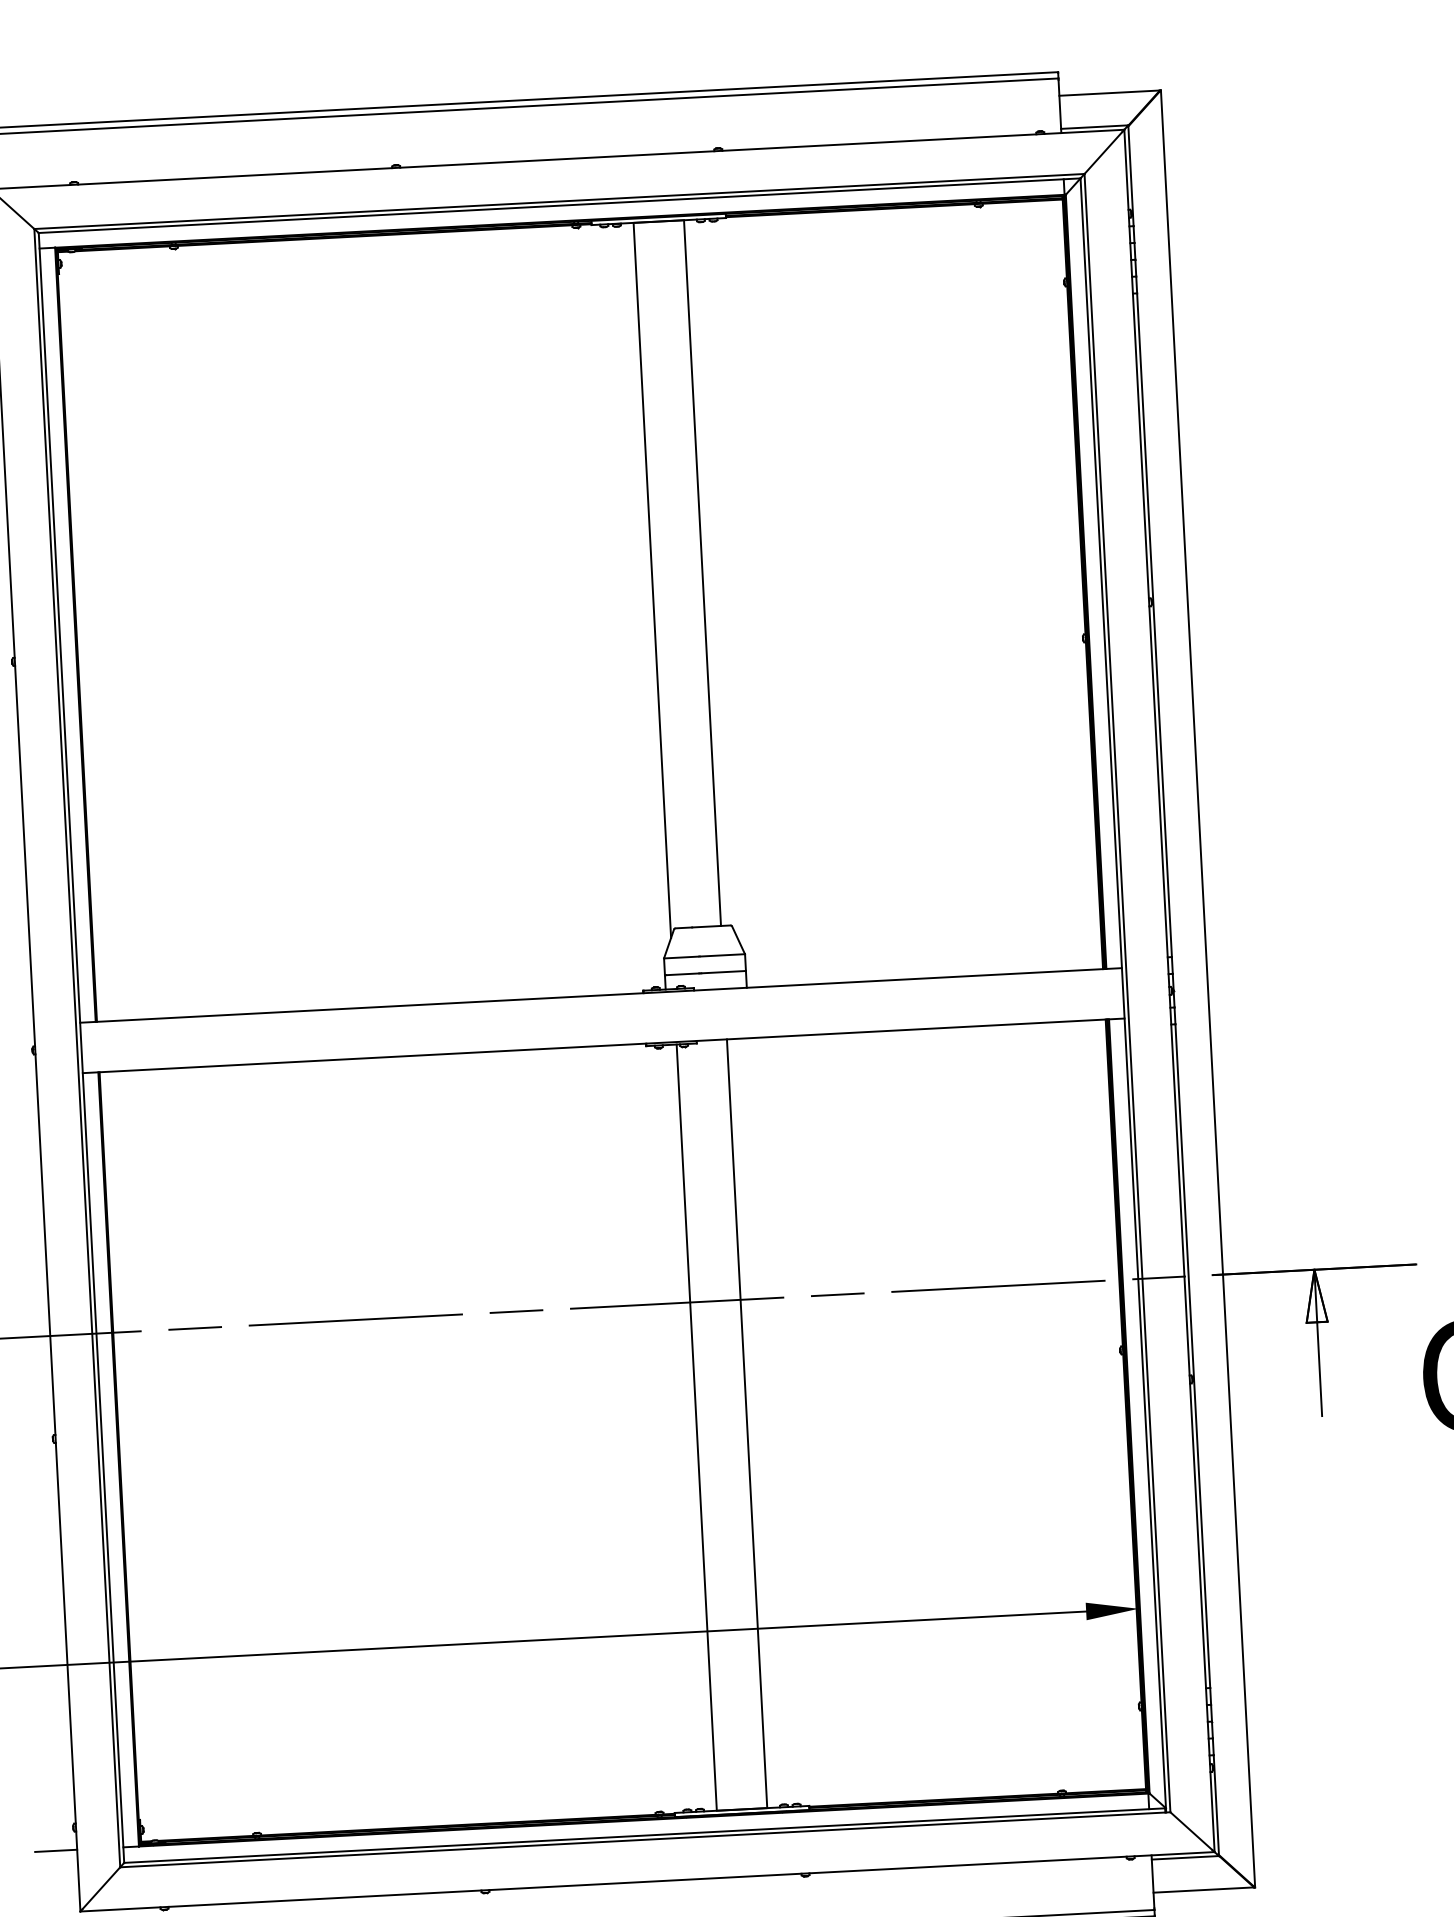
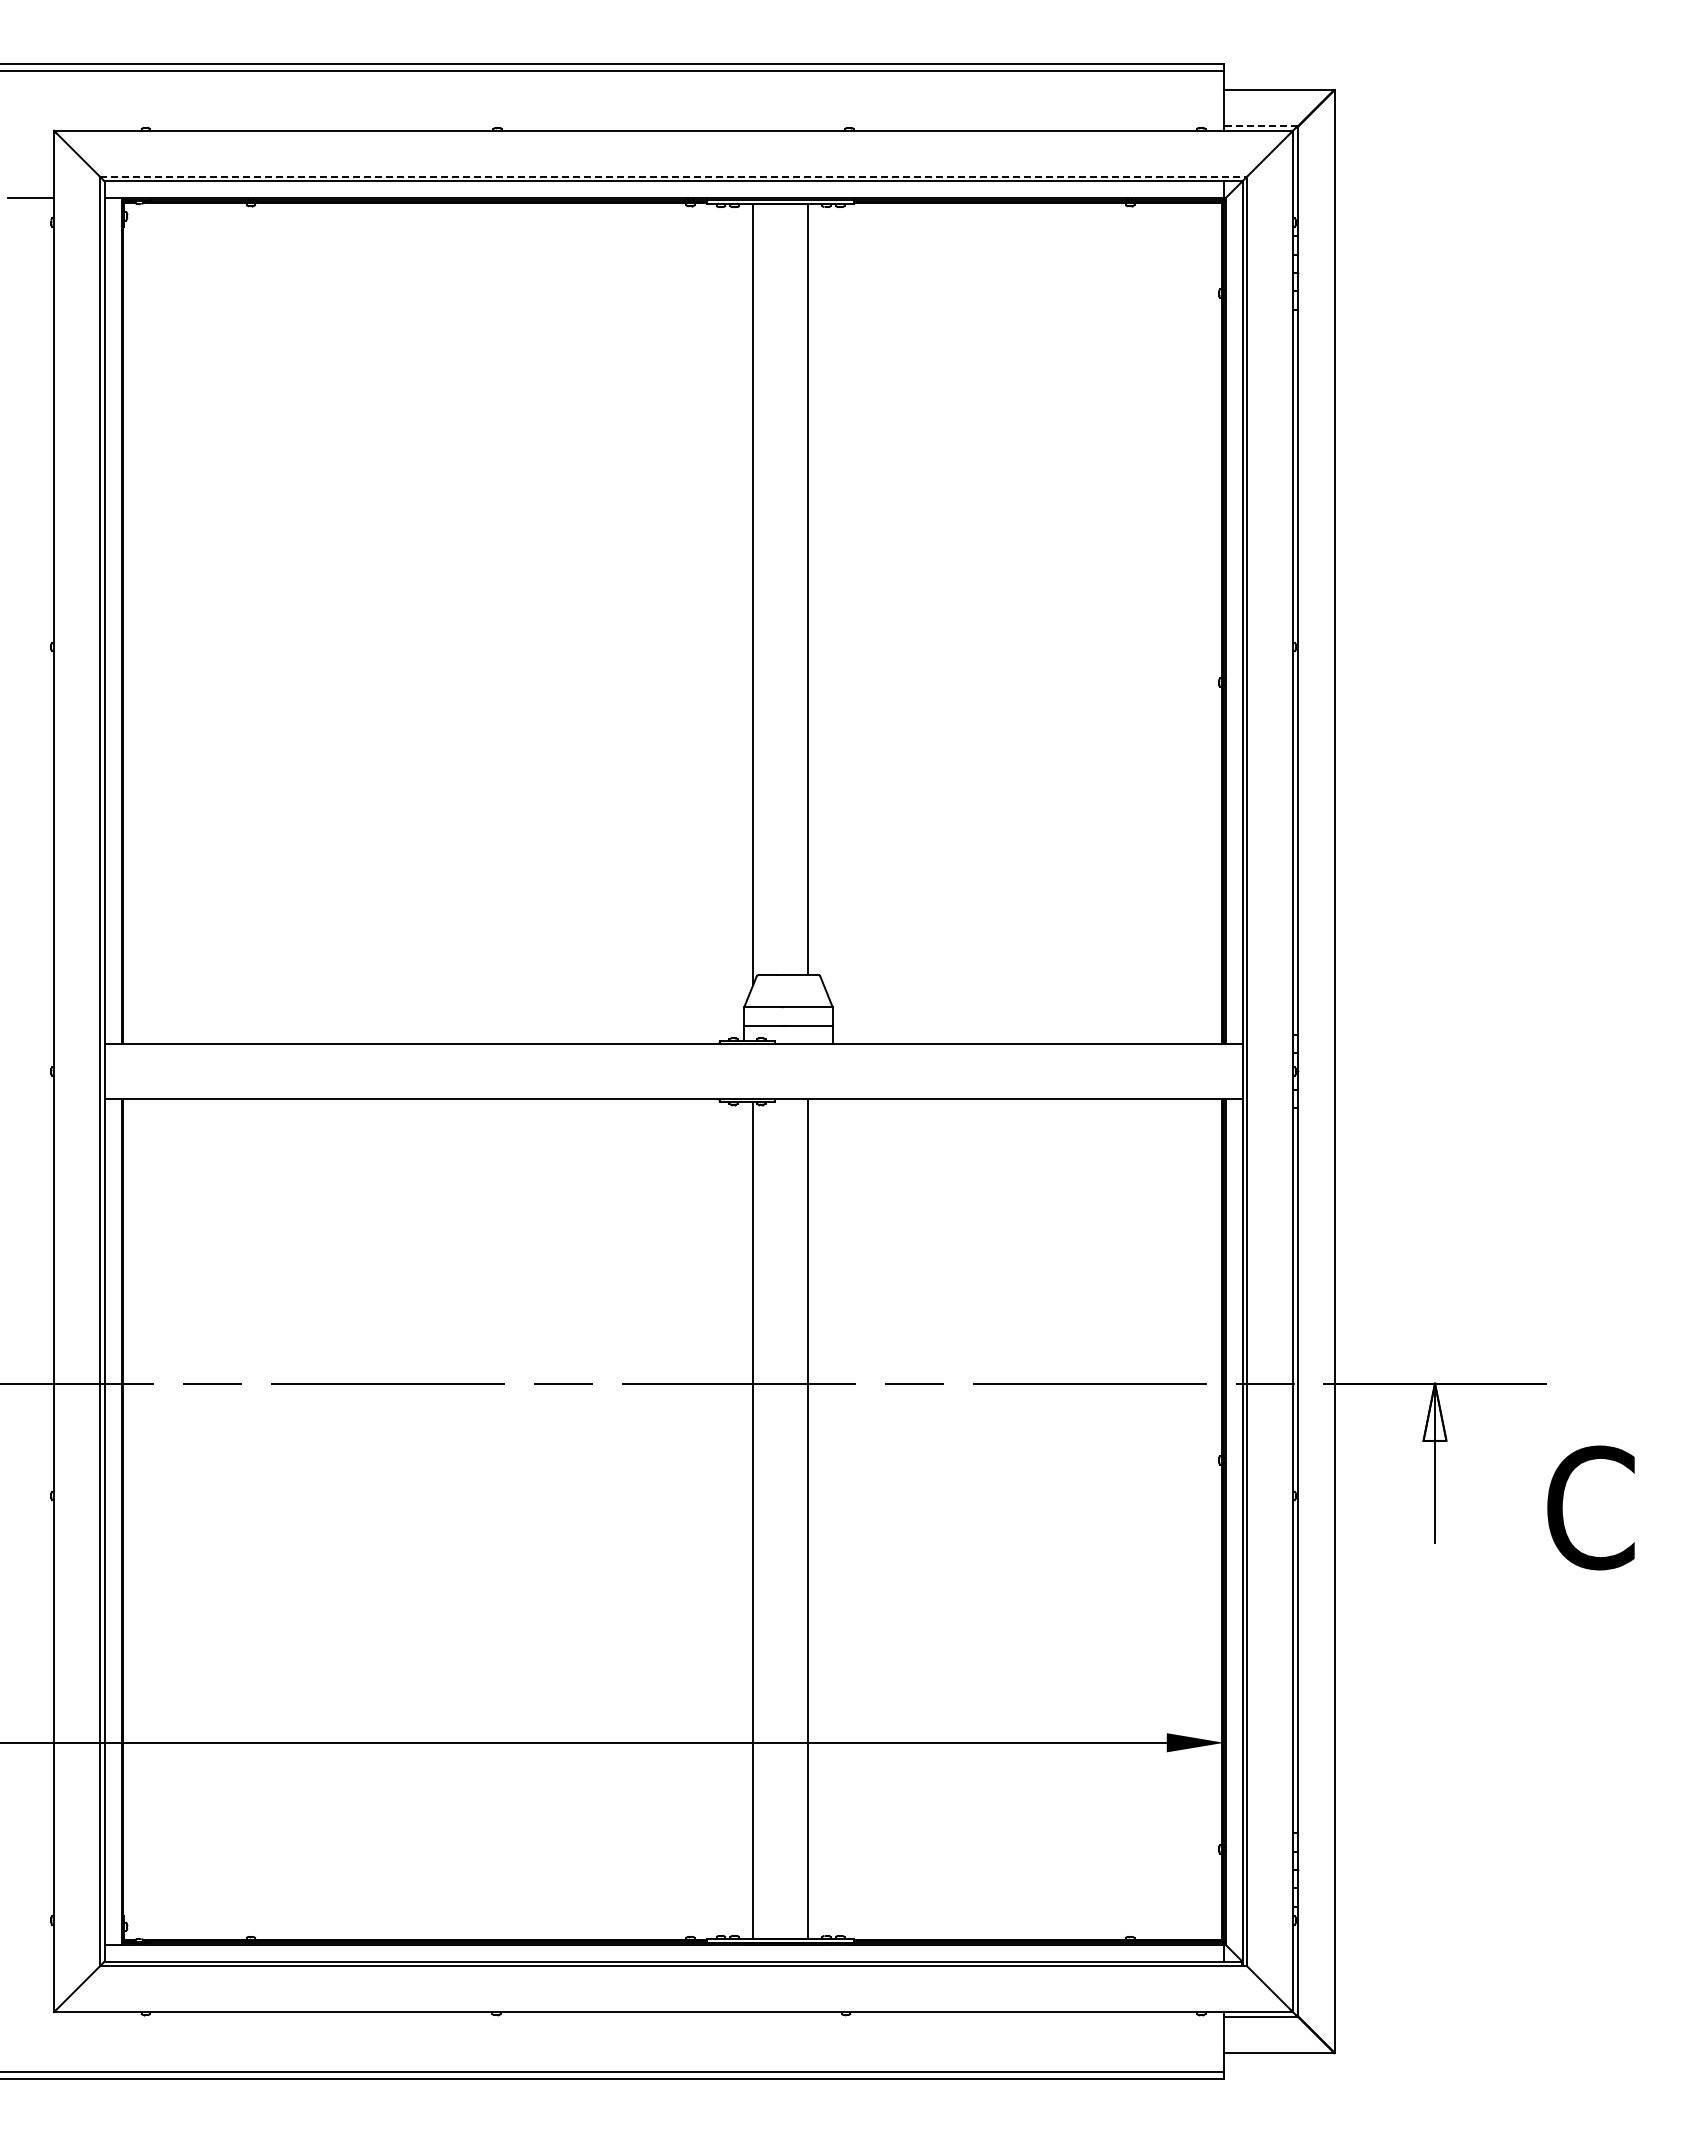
line: (1094, 127) -> (1260, 126), solid -> dashed
line: (559, 201) -> (673, 176), solid -> dashed
line: (56, 1850) -> (31, 1944), removed

